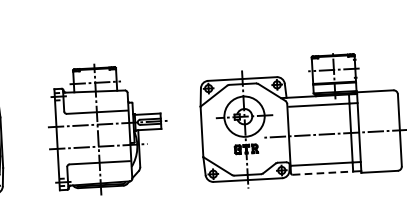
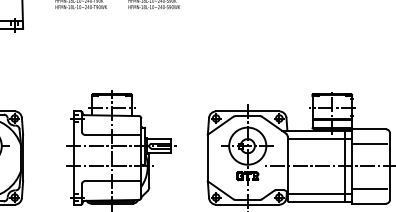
line: (376, 106) -> (369, 143), added
line: (379, 156) -> (369, 189), added
line: (323, 173) -> (317, 202), dashed -> solid

